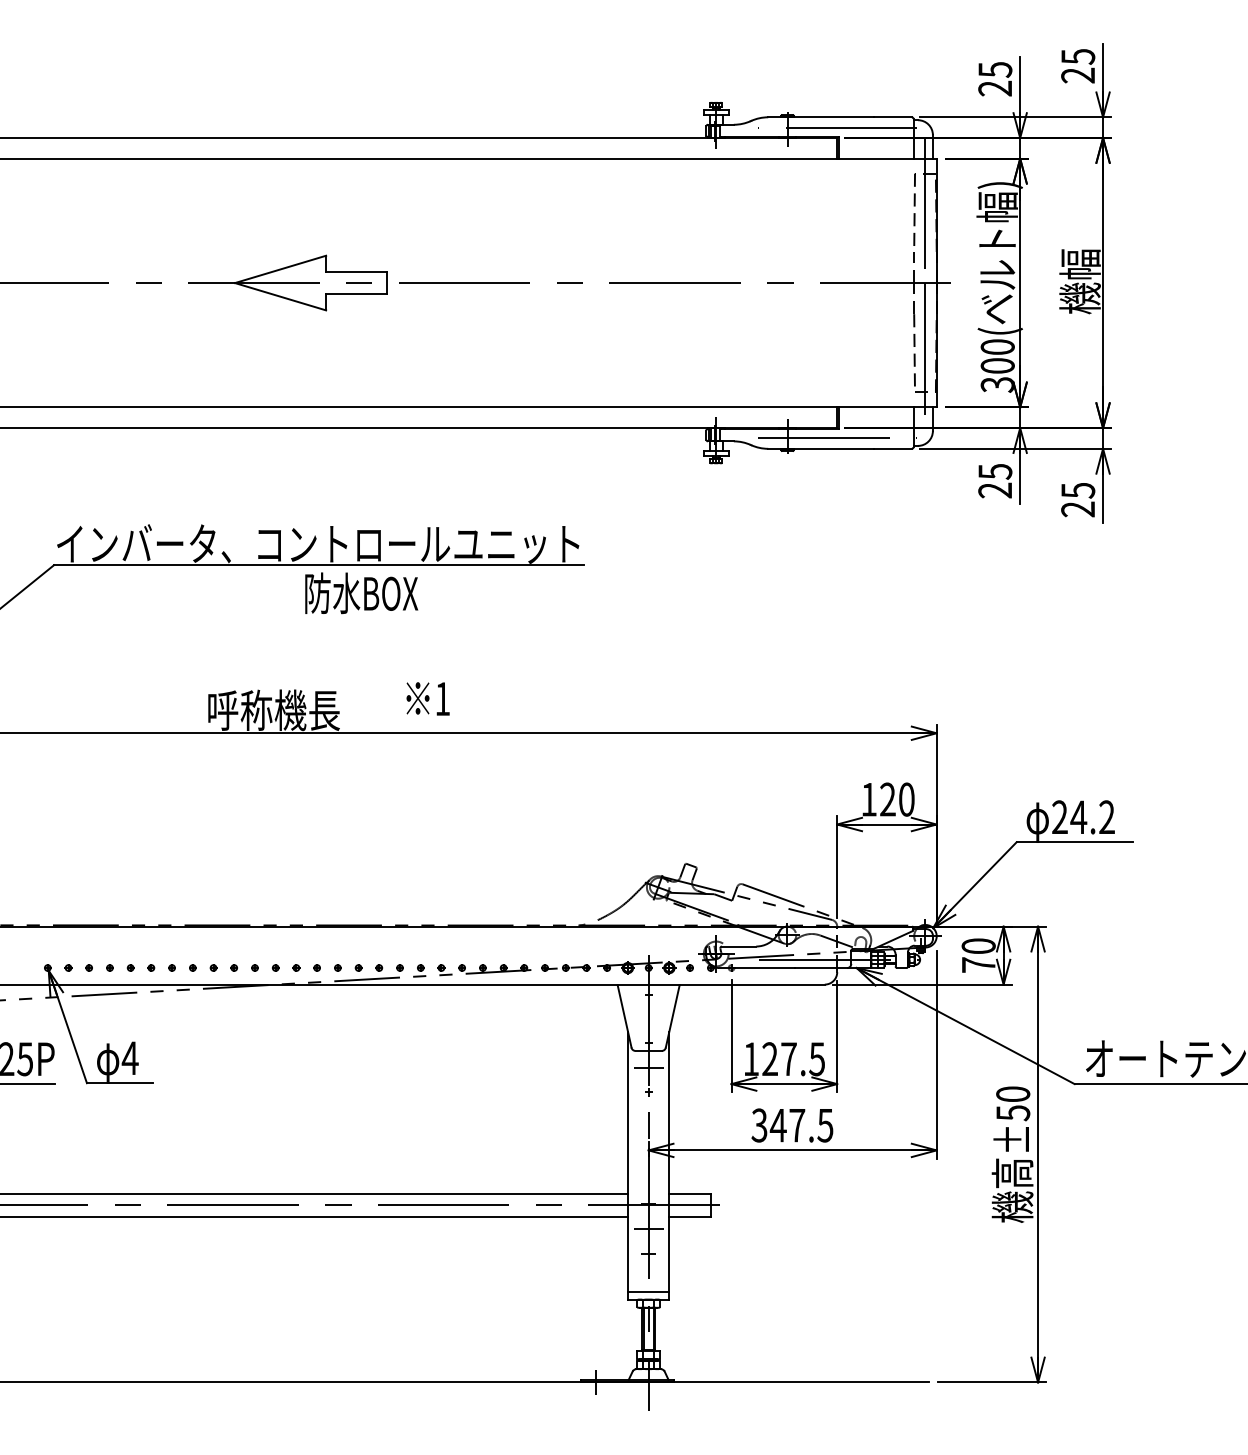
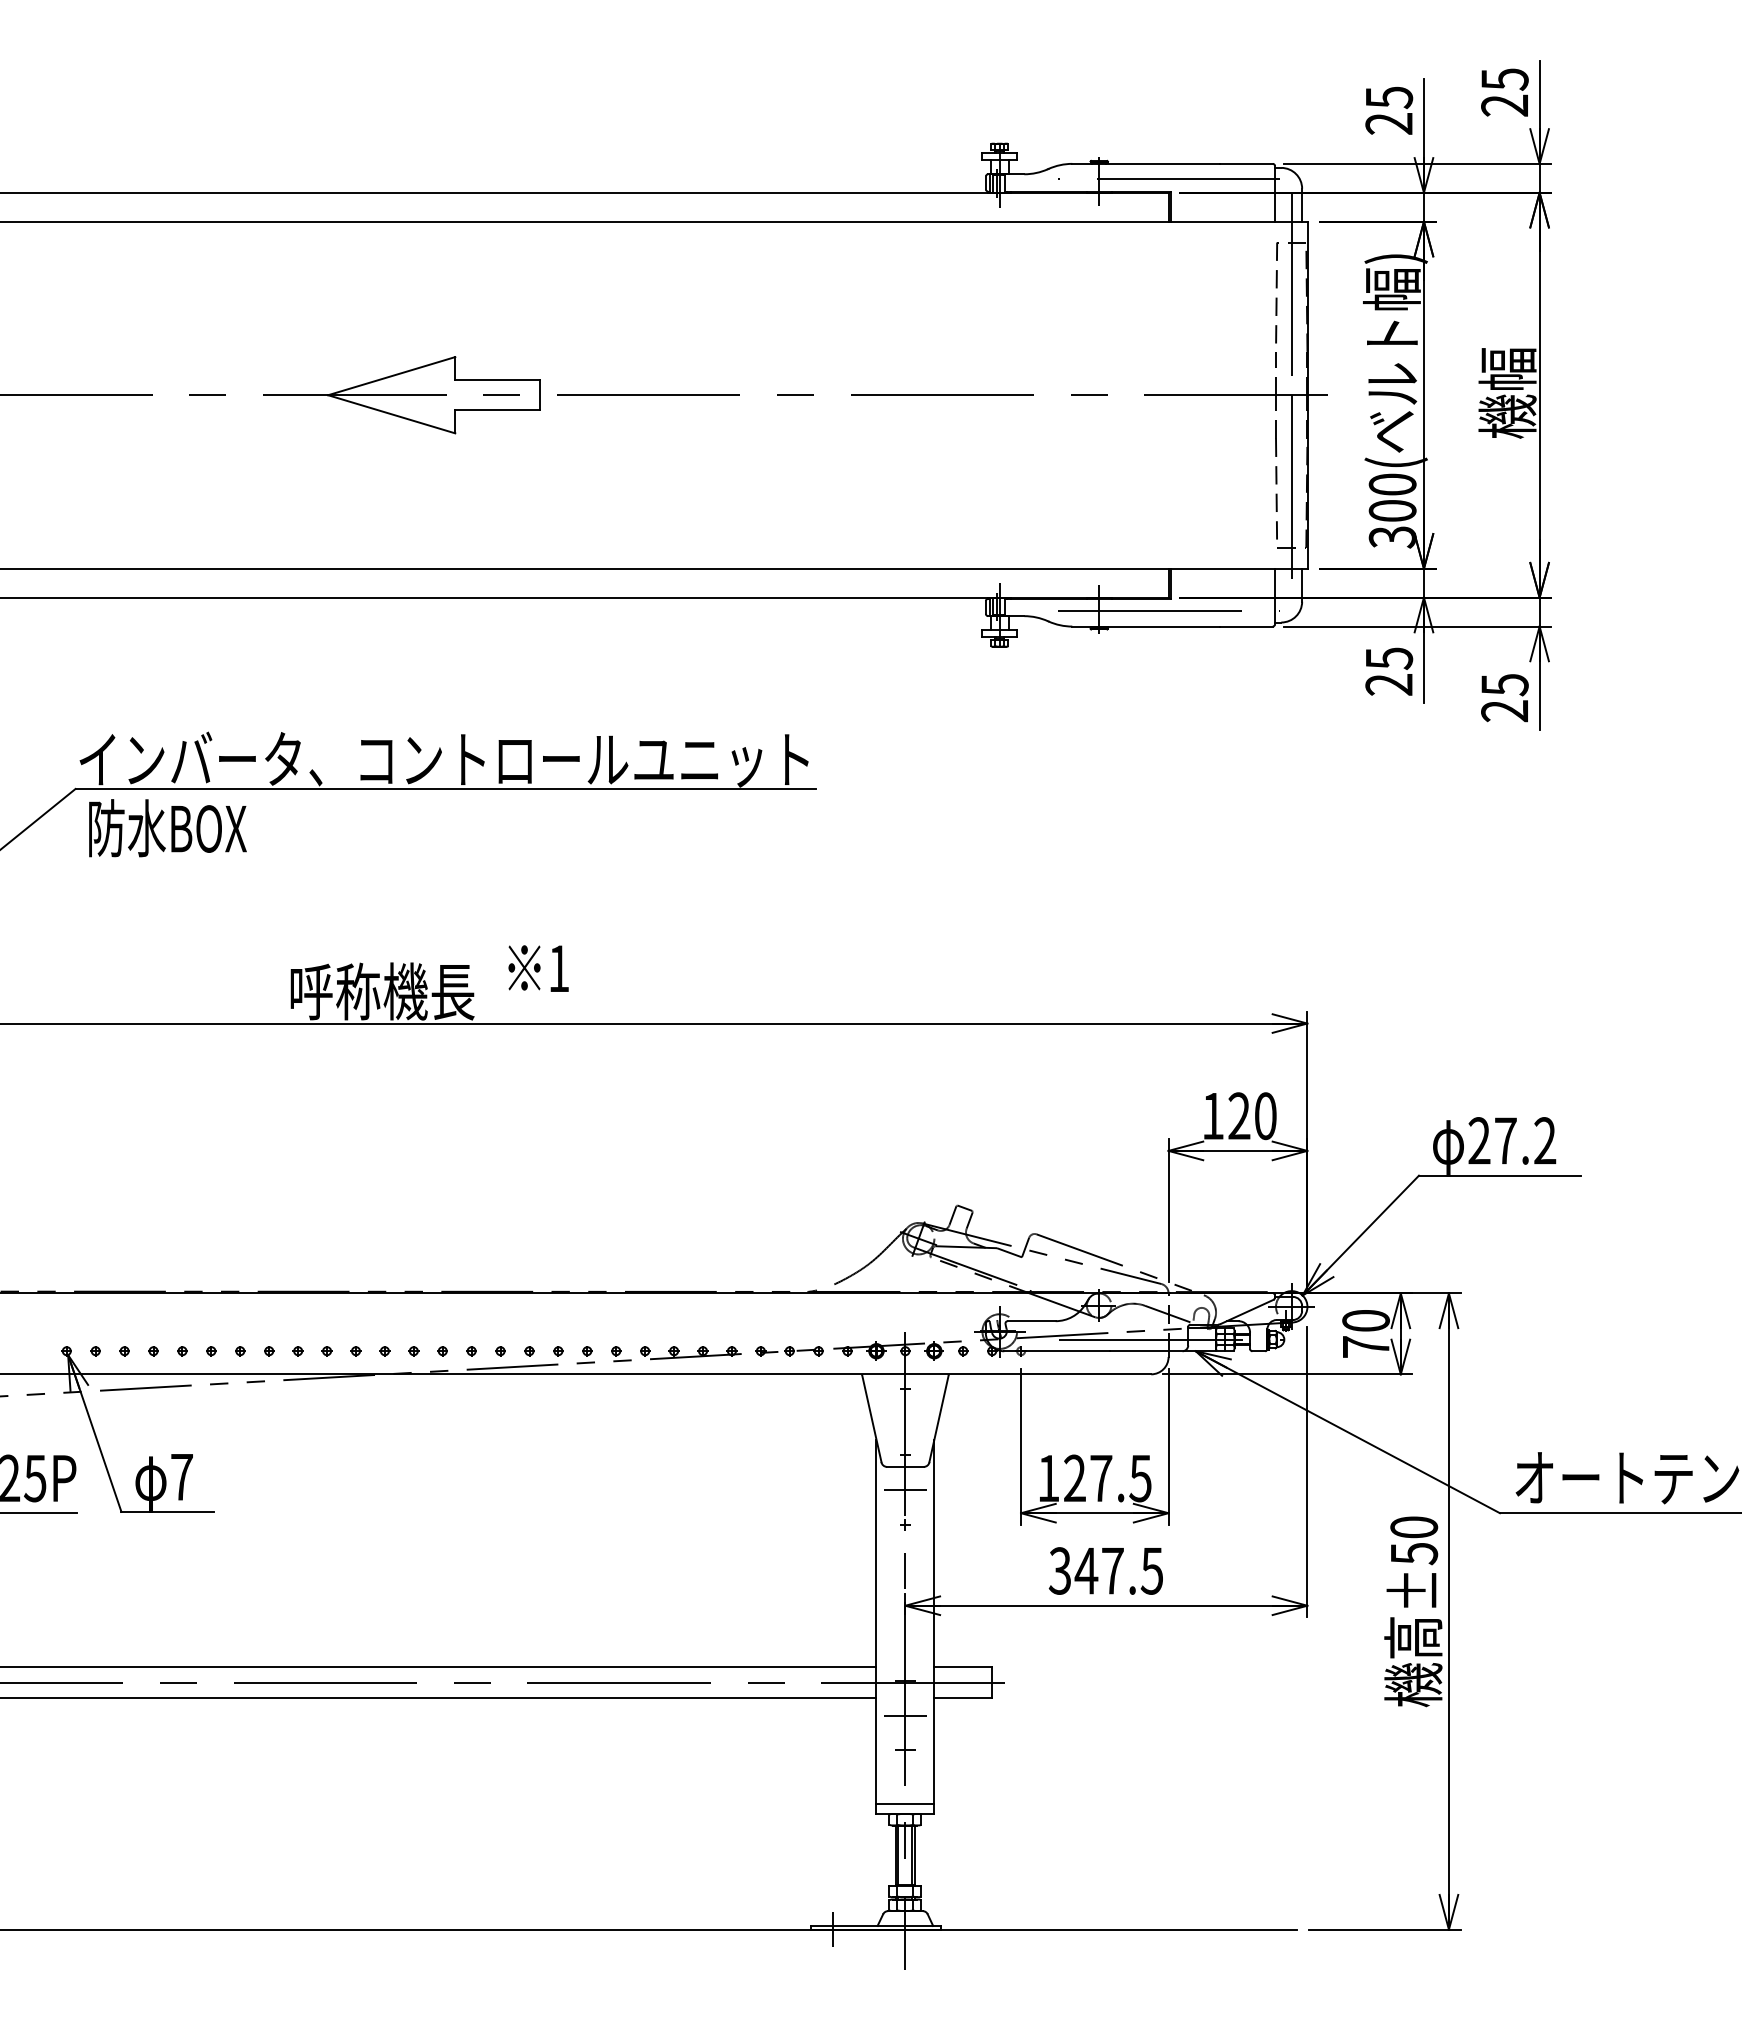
text: (361, 593) -> (167, 828), moved
text: (428, 698) -> (538, 968), moved
text: (1078, 817) -> (1505, 1140), 24.2 -> 27.2
text: (129, 1058) -> (181, 1477), 4 -> 7

